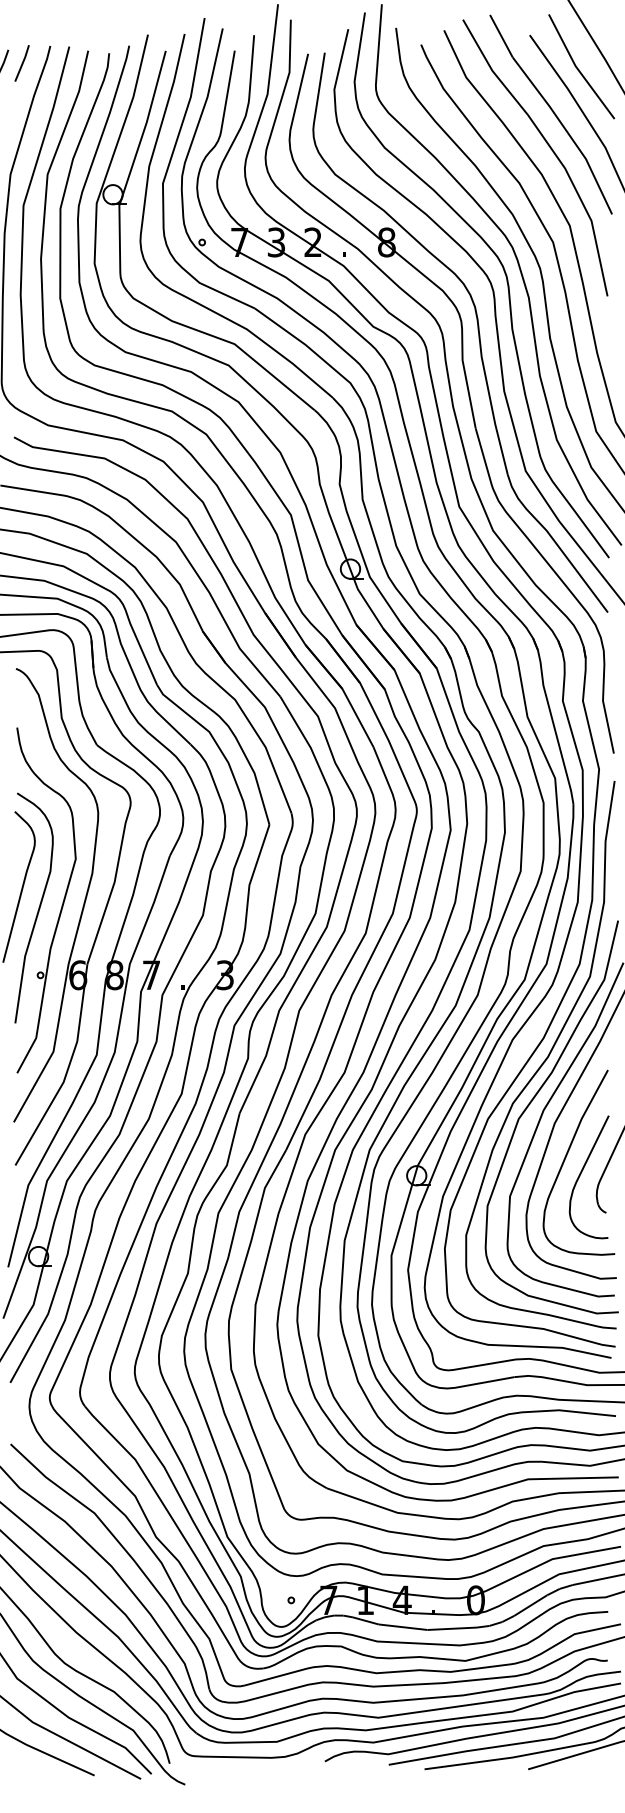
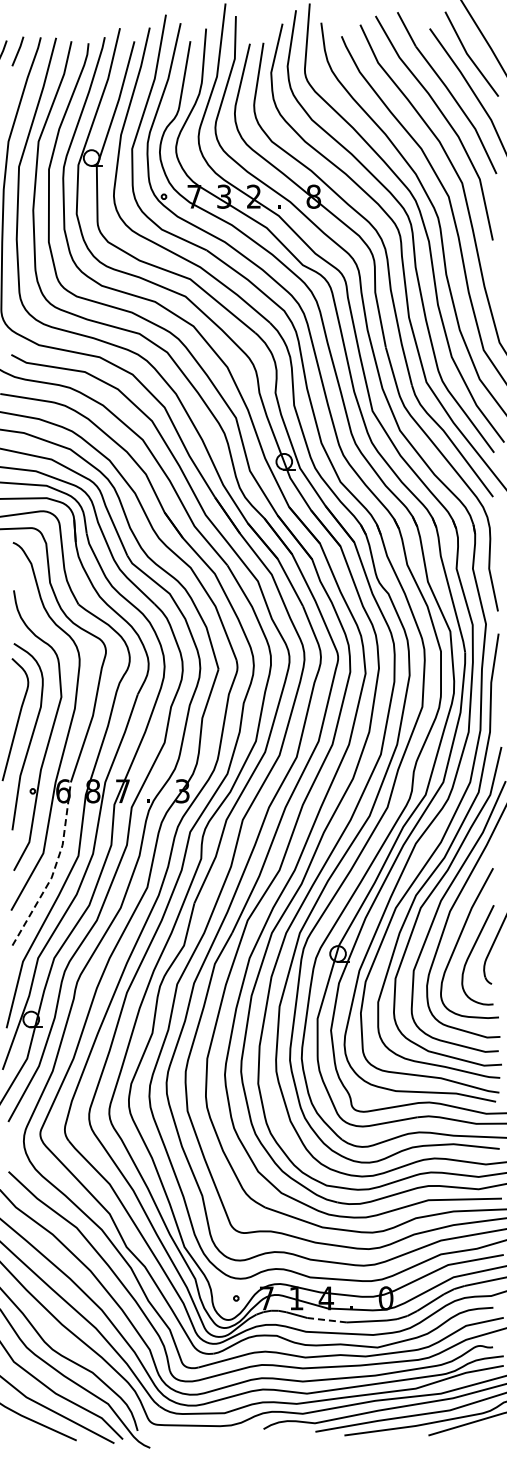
line: (67, 1070) -> (54, 868), solid -> dashed
line: (403, 1627) -> (327, 1320), solid -> dashed

